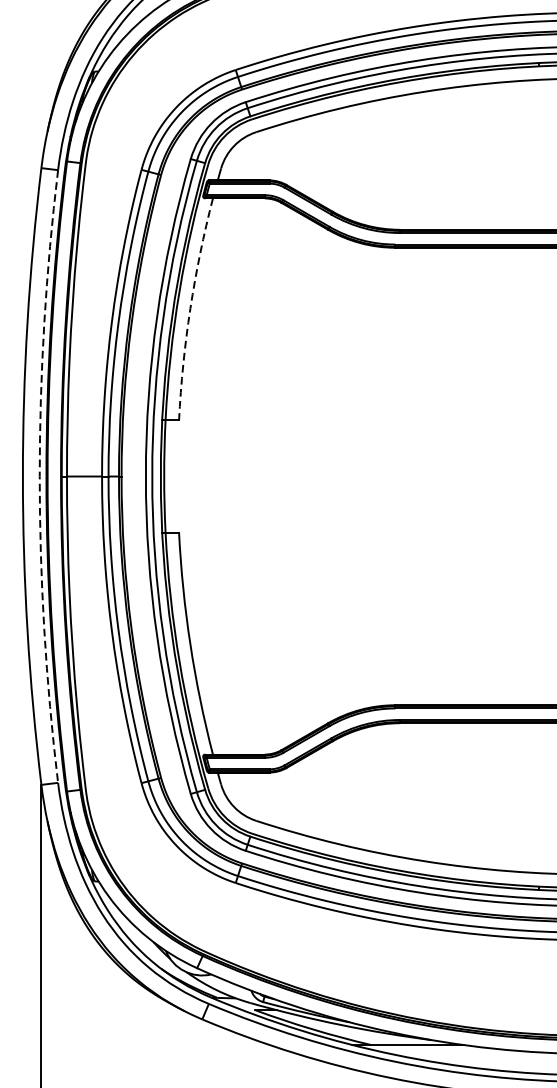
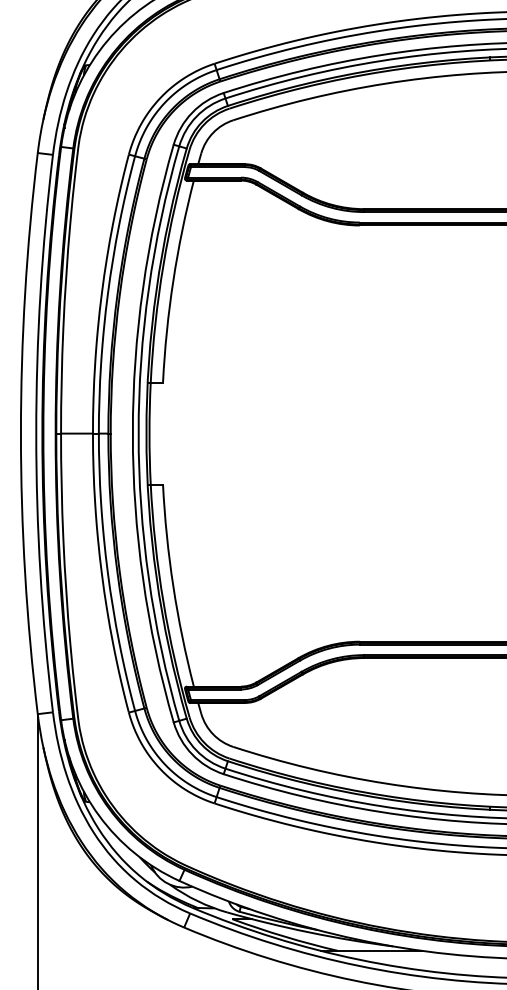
arc: (190, 308) -> (173, 280), dashed -> solid
arc: (39, 476) -> (36, 433), dashed -> solid

